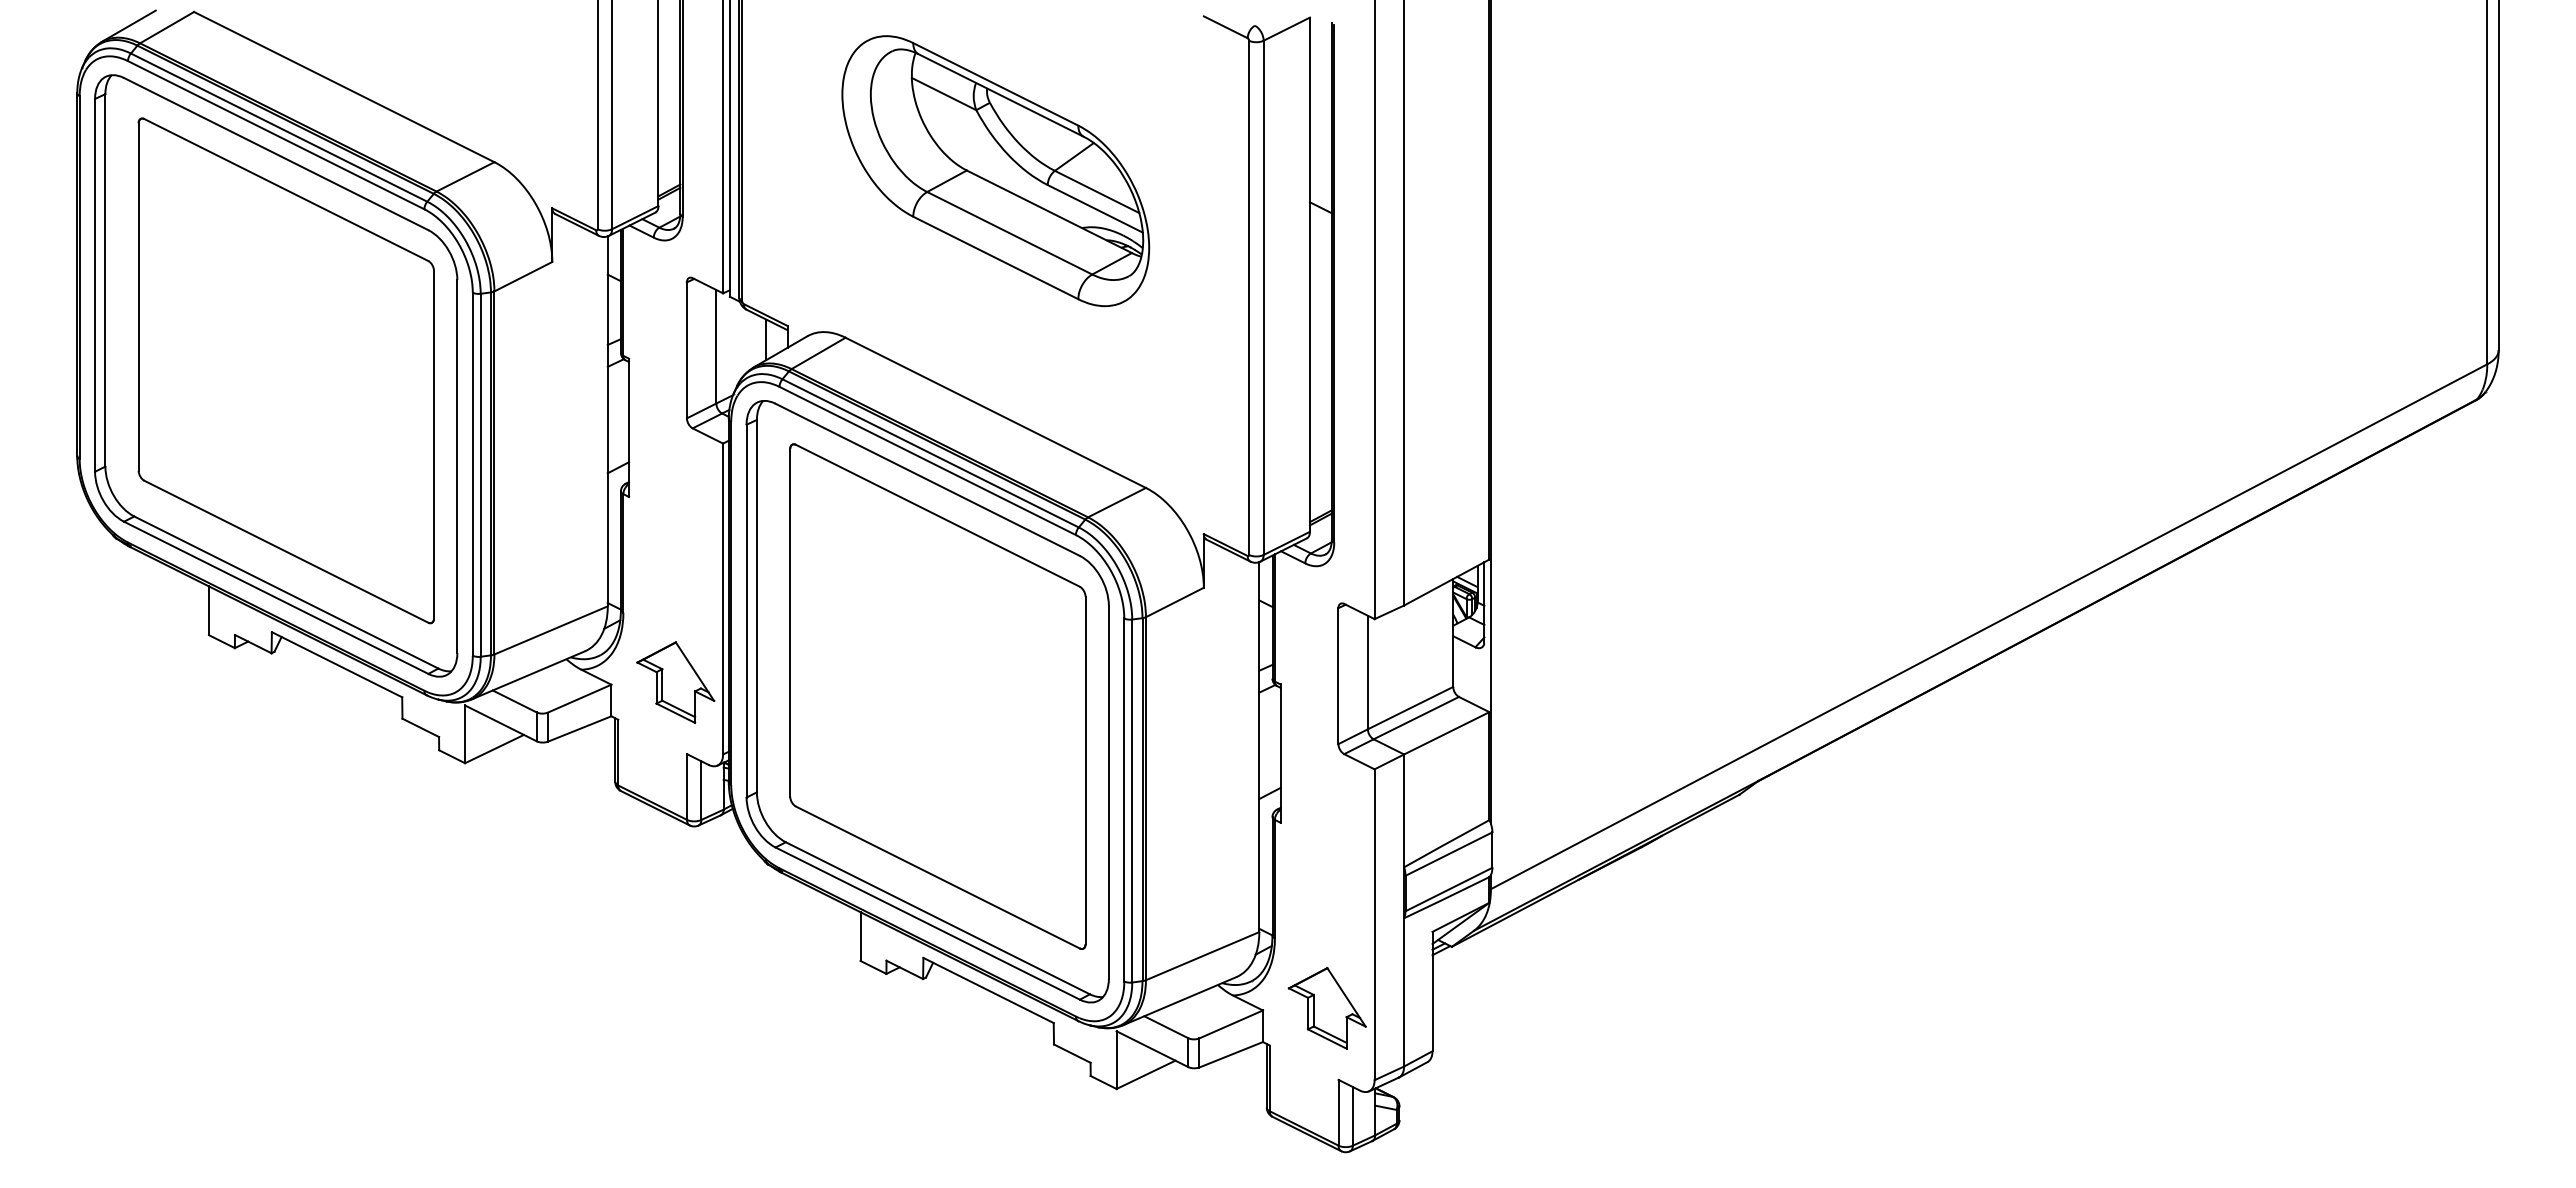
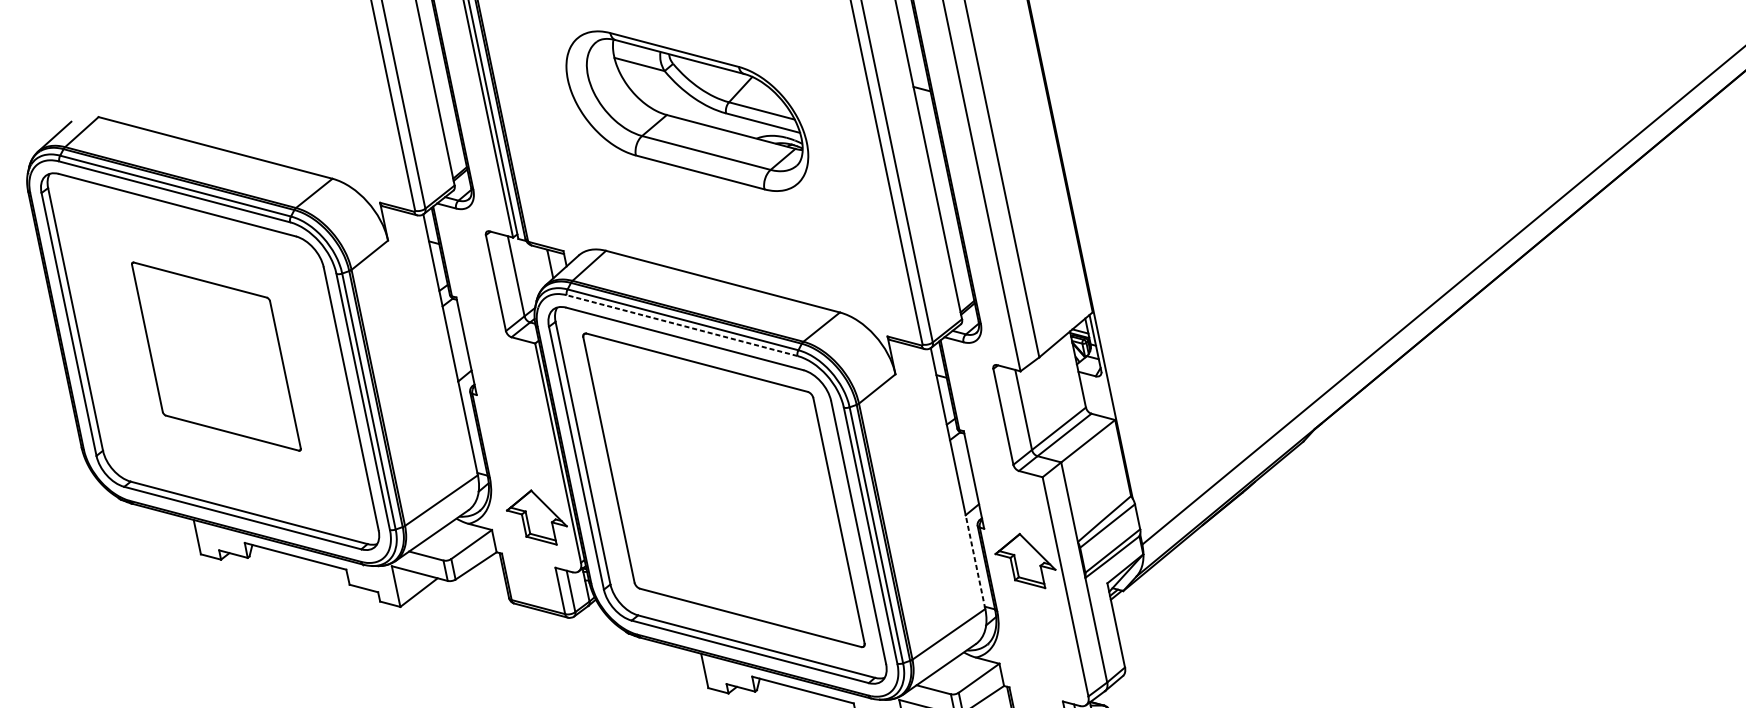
part: (285, 370) -> (215, 356), size x0.6
line: (927, 460) -> (681, 325), solid -> dashed
line: (1259, 865) -> (975, 562), solid -> dashed
part: (1326, 1008) -> (1025, 562), moved

